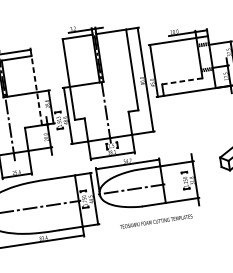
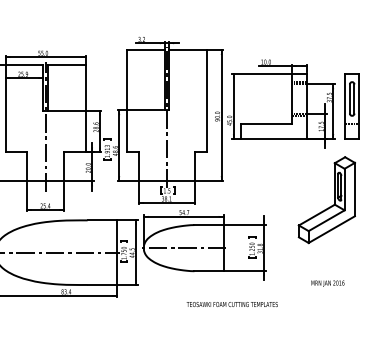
line: (182, 81) -> (266, 124), dashed -> solid
line: (36, 90) -> (85, 108), dashed -> solid
text: (155, 221) -> (231, 304), moved

